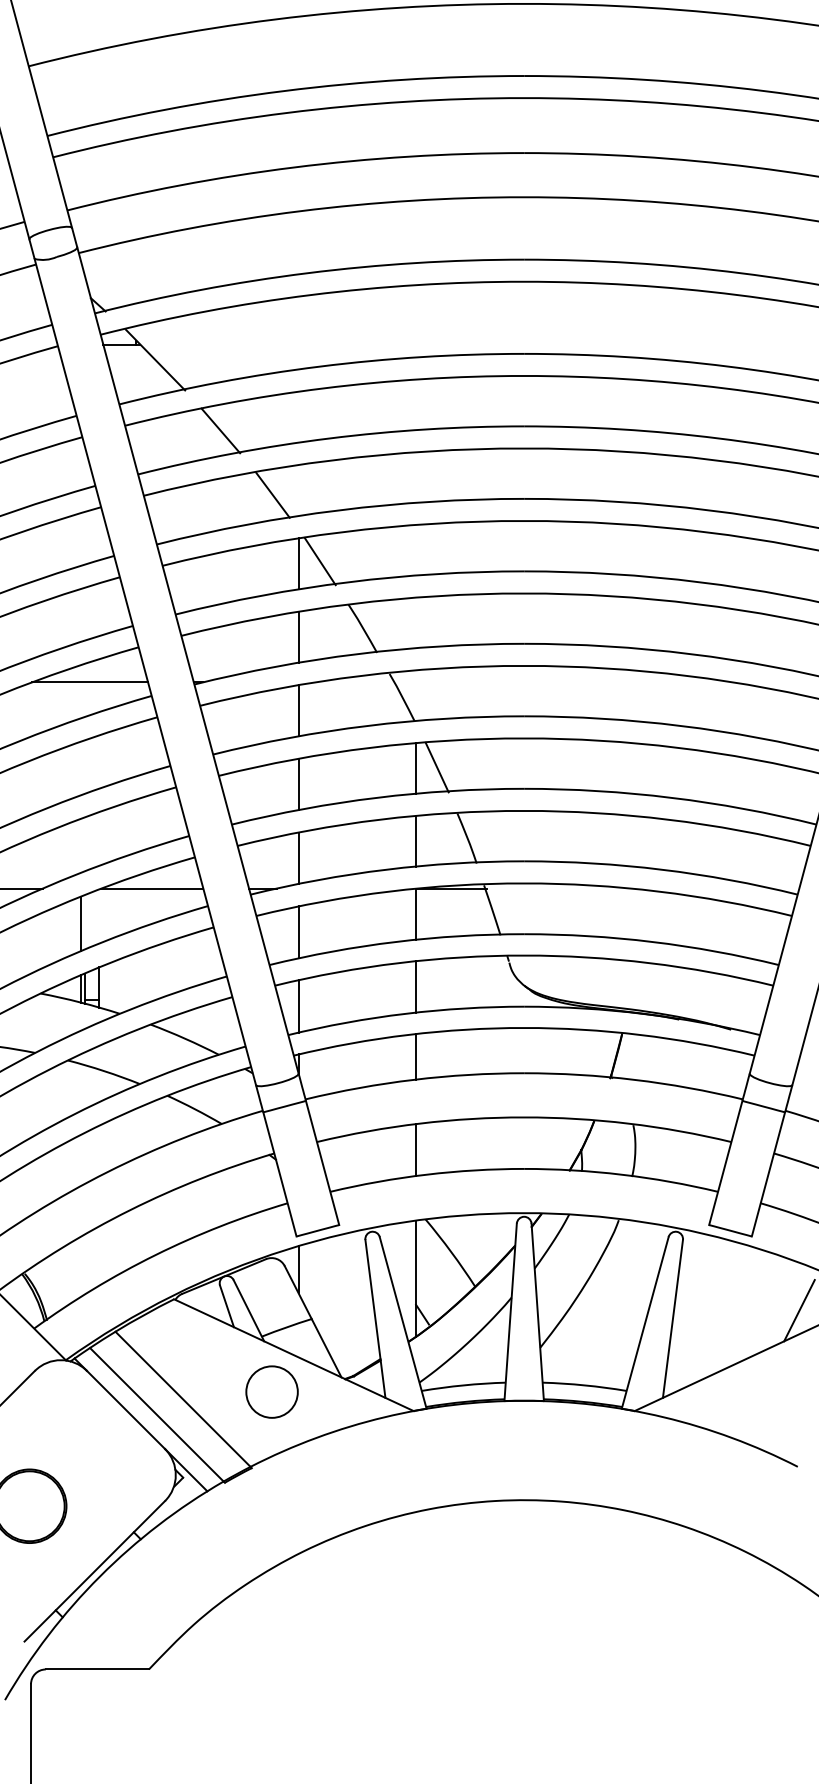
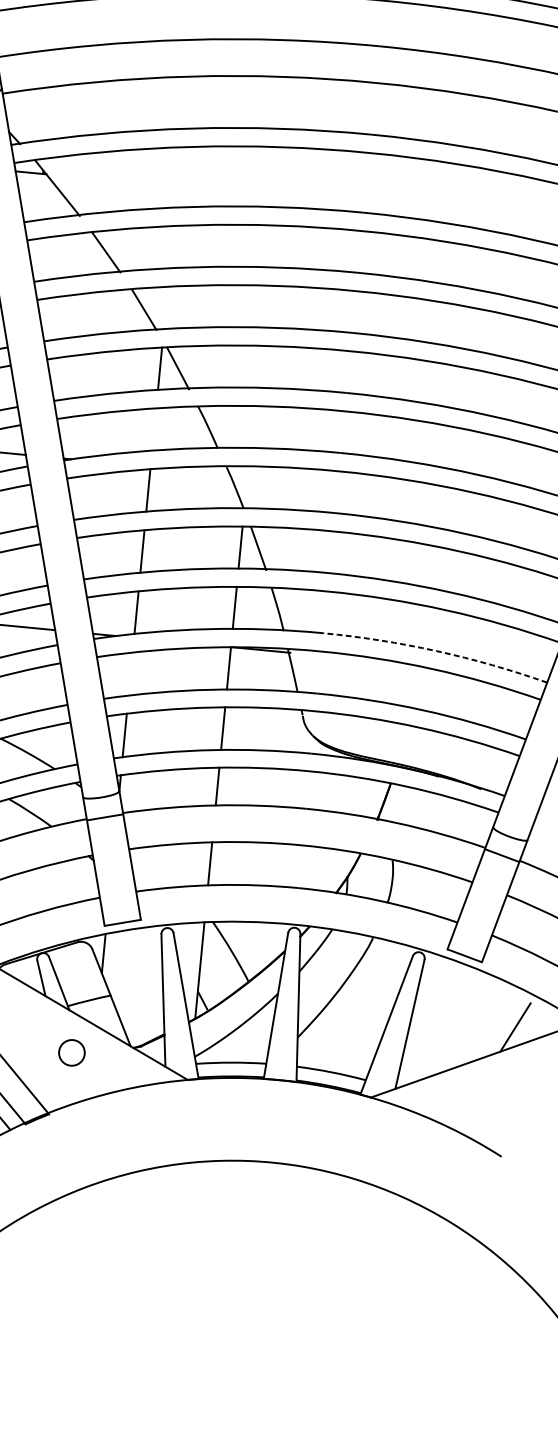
line: (298, 636) -> (154, 428), removed
arc: (661, 869) -> (436, 650), solid -> dashed
line: (298, 932) -> (130, 674), removed
circle: (271, 1391) -> (71, 1052), size x0.6

